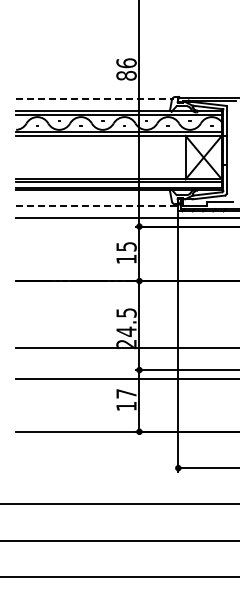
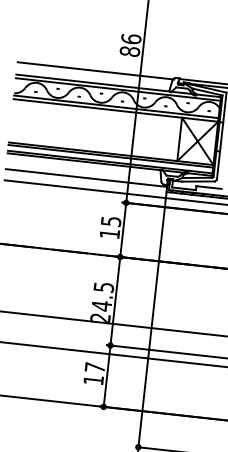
line: (94, 98) -> (95, 70), dashed -> solid
line: (97, 206) -> (86, 178), dashed -> solid

